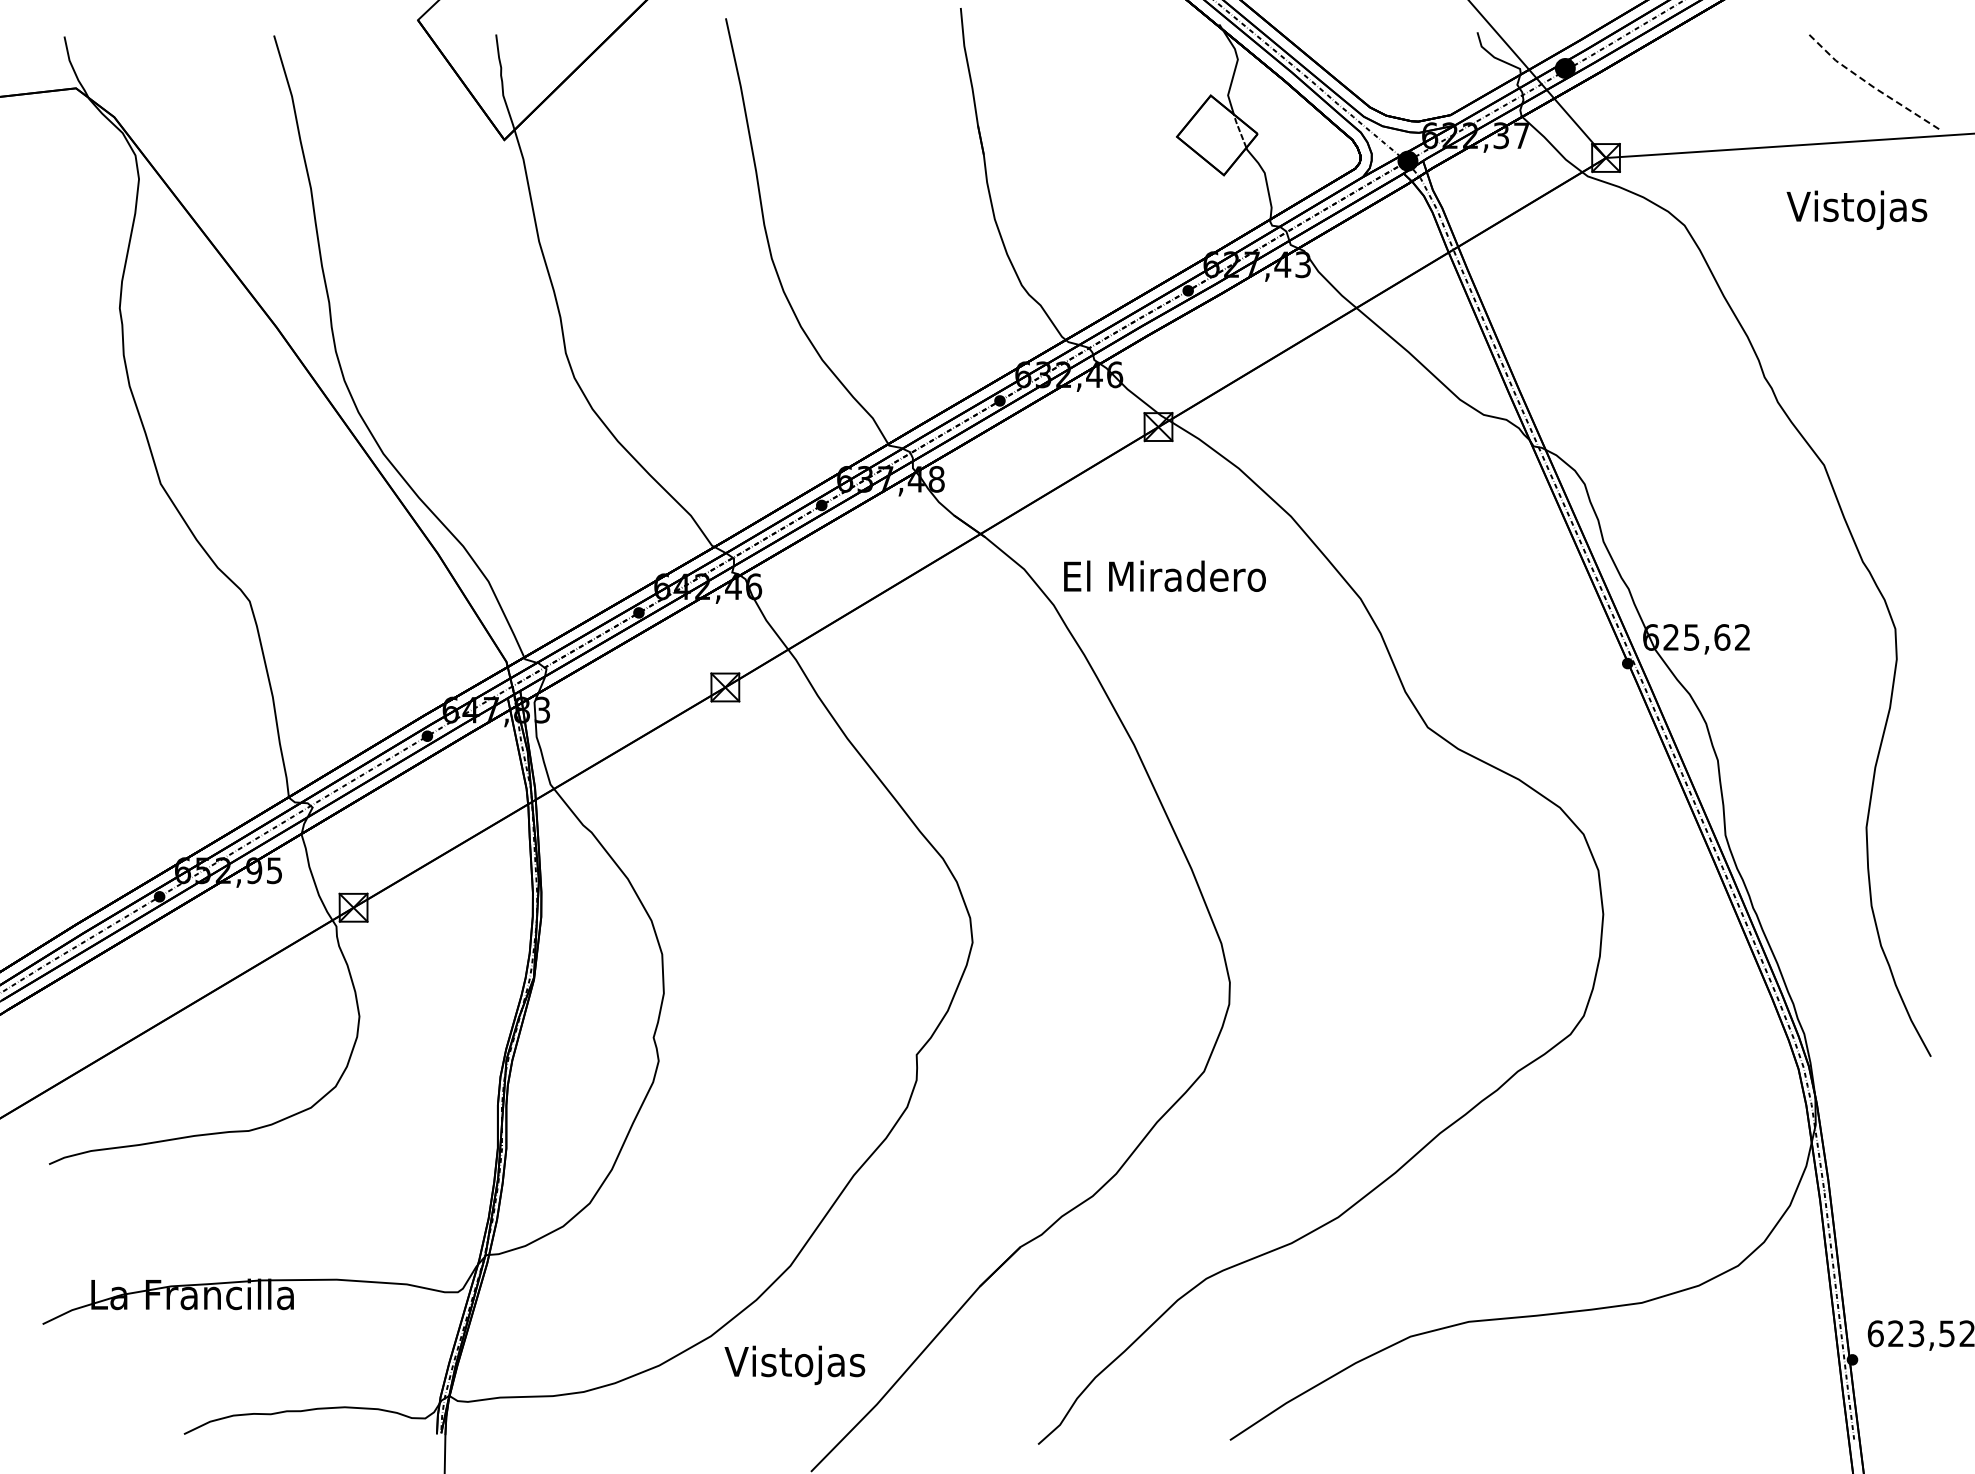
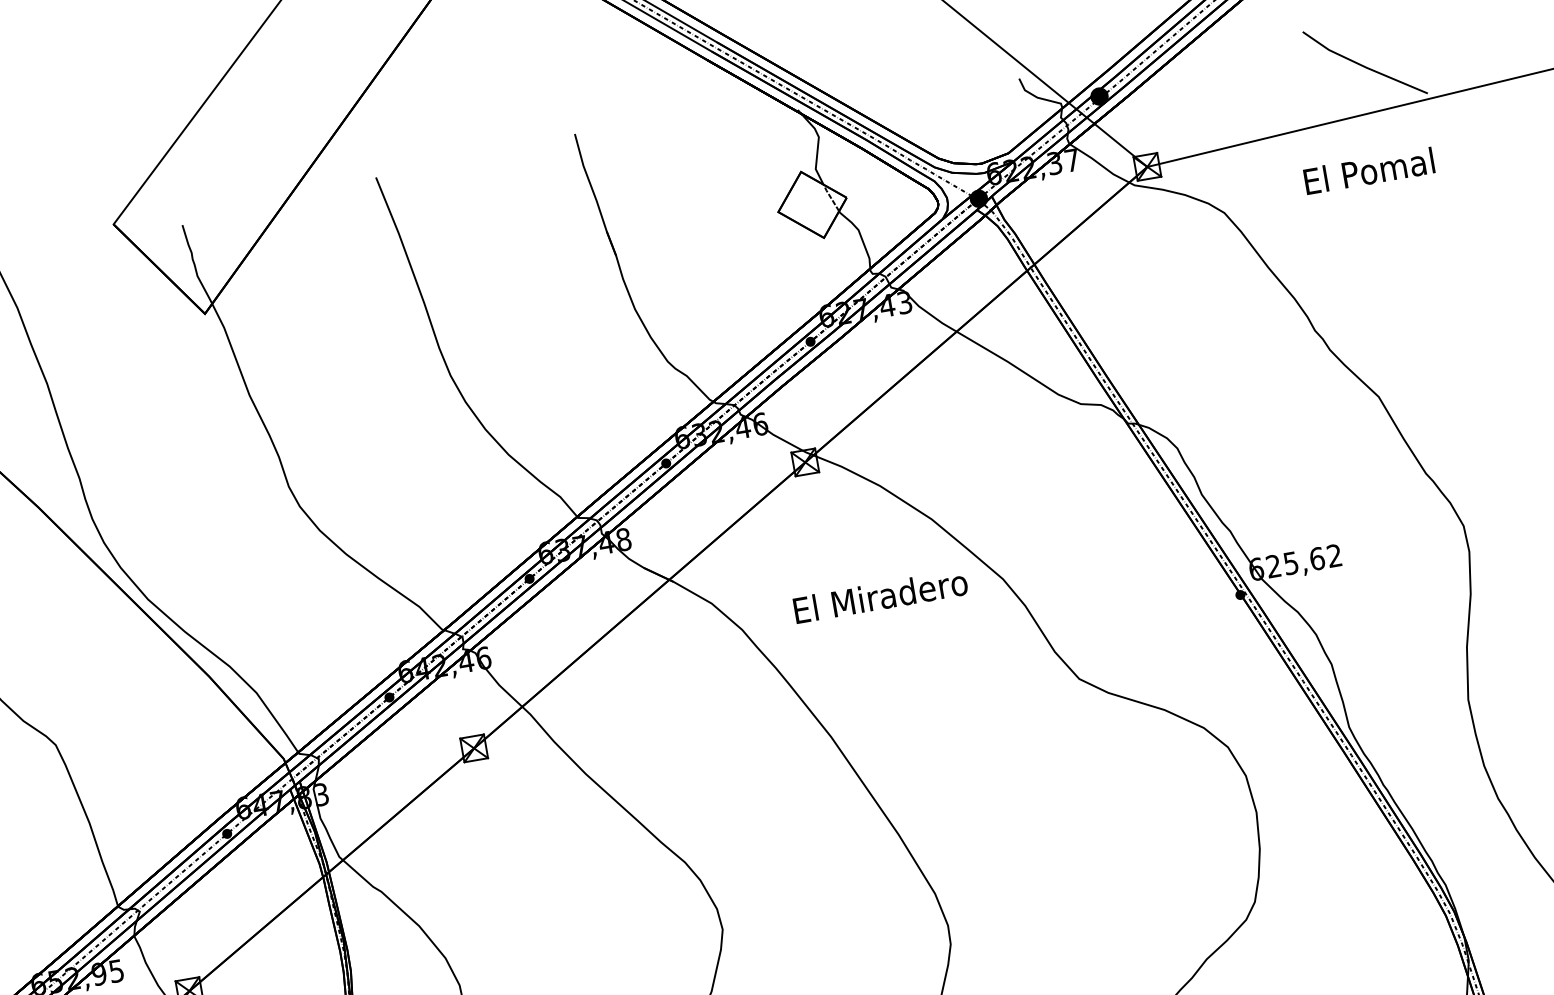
line: (1871, 85) -> (1363, 65), dashed -> solid
text: (1857, 209) -> (1369, 173), Vistojas -> El Pomal
text: (1164, 575) -> (880, 595), moved

